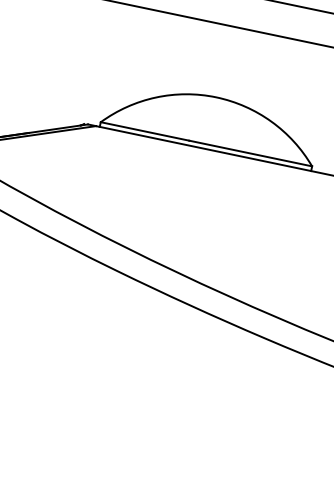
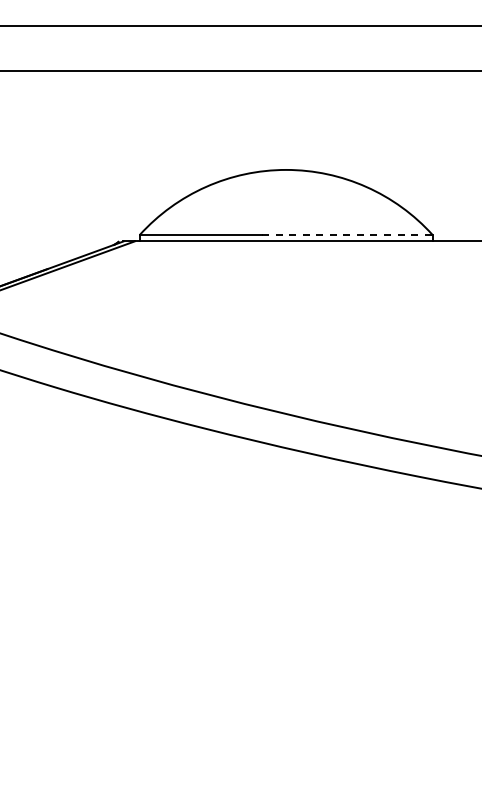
line: (251, 153) -> (348, 234), solid -> dashed

